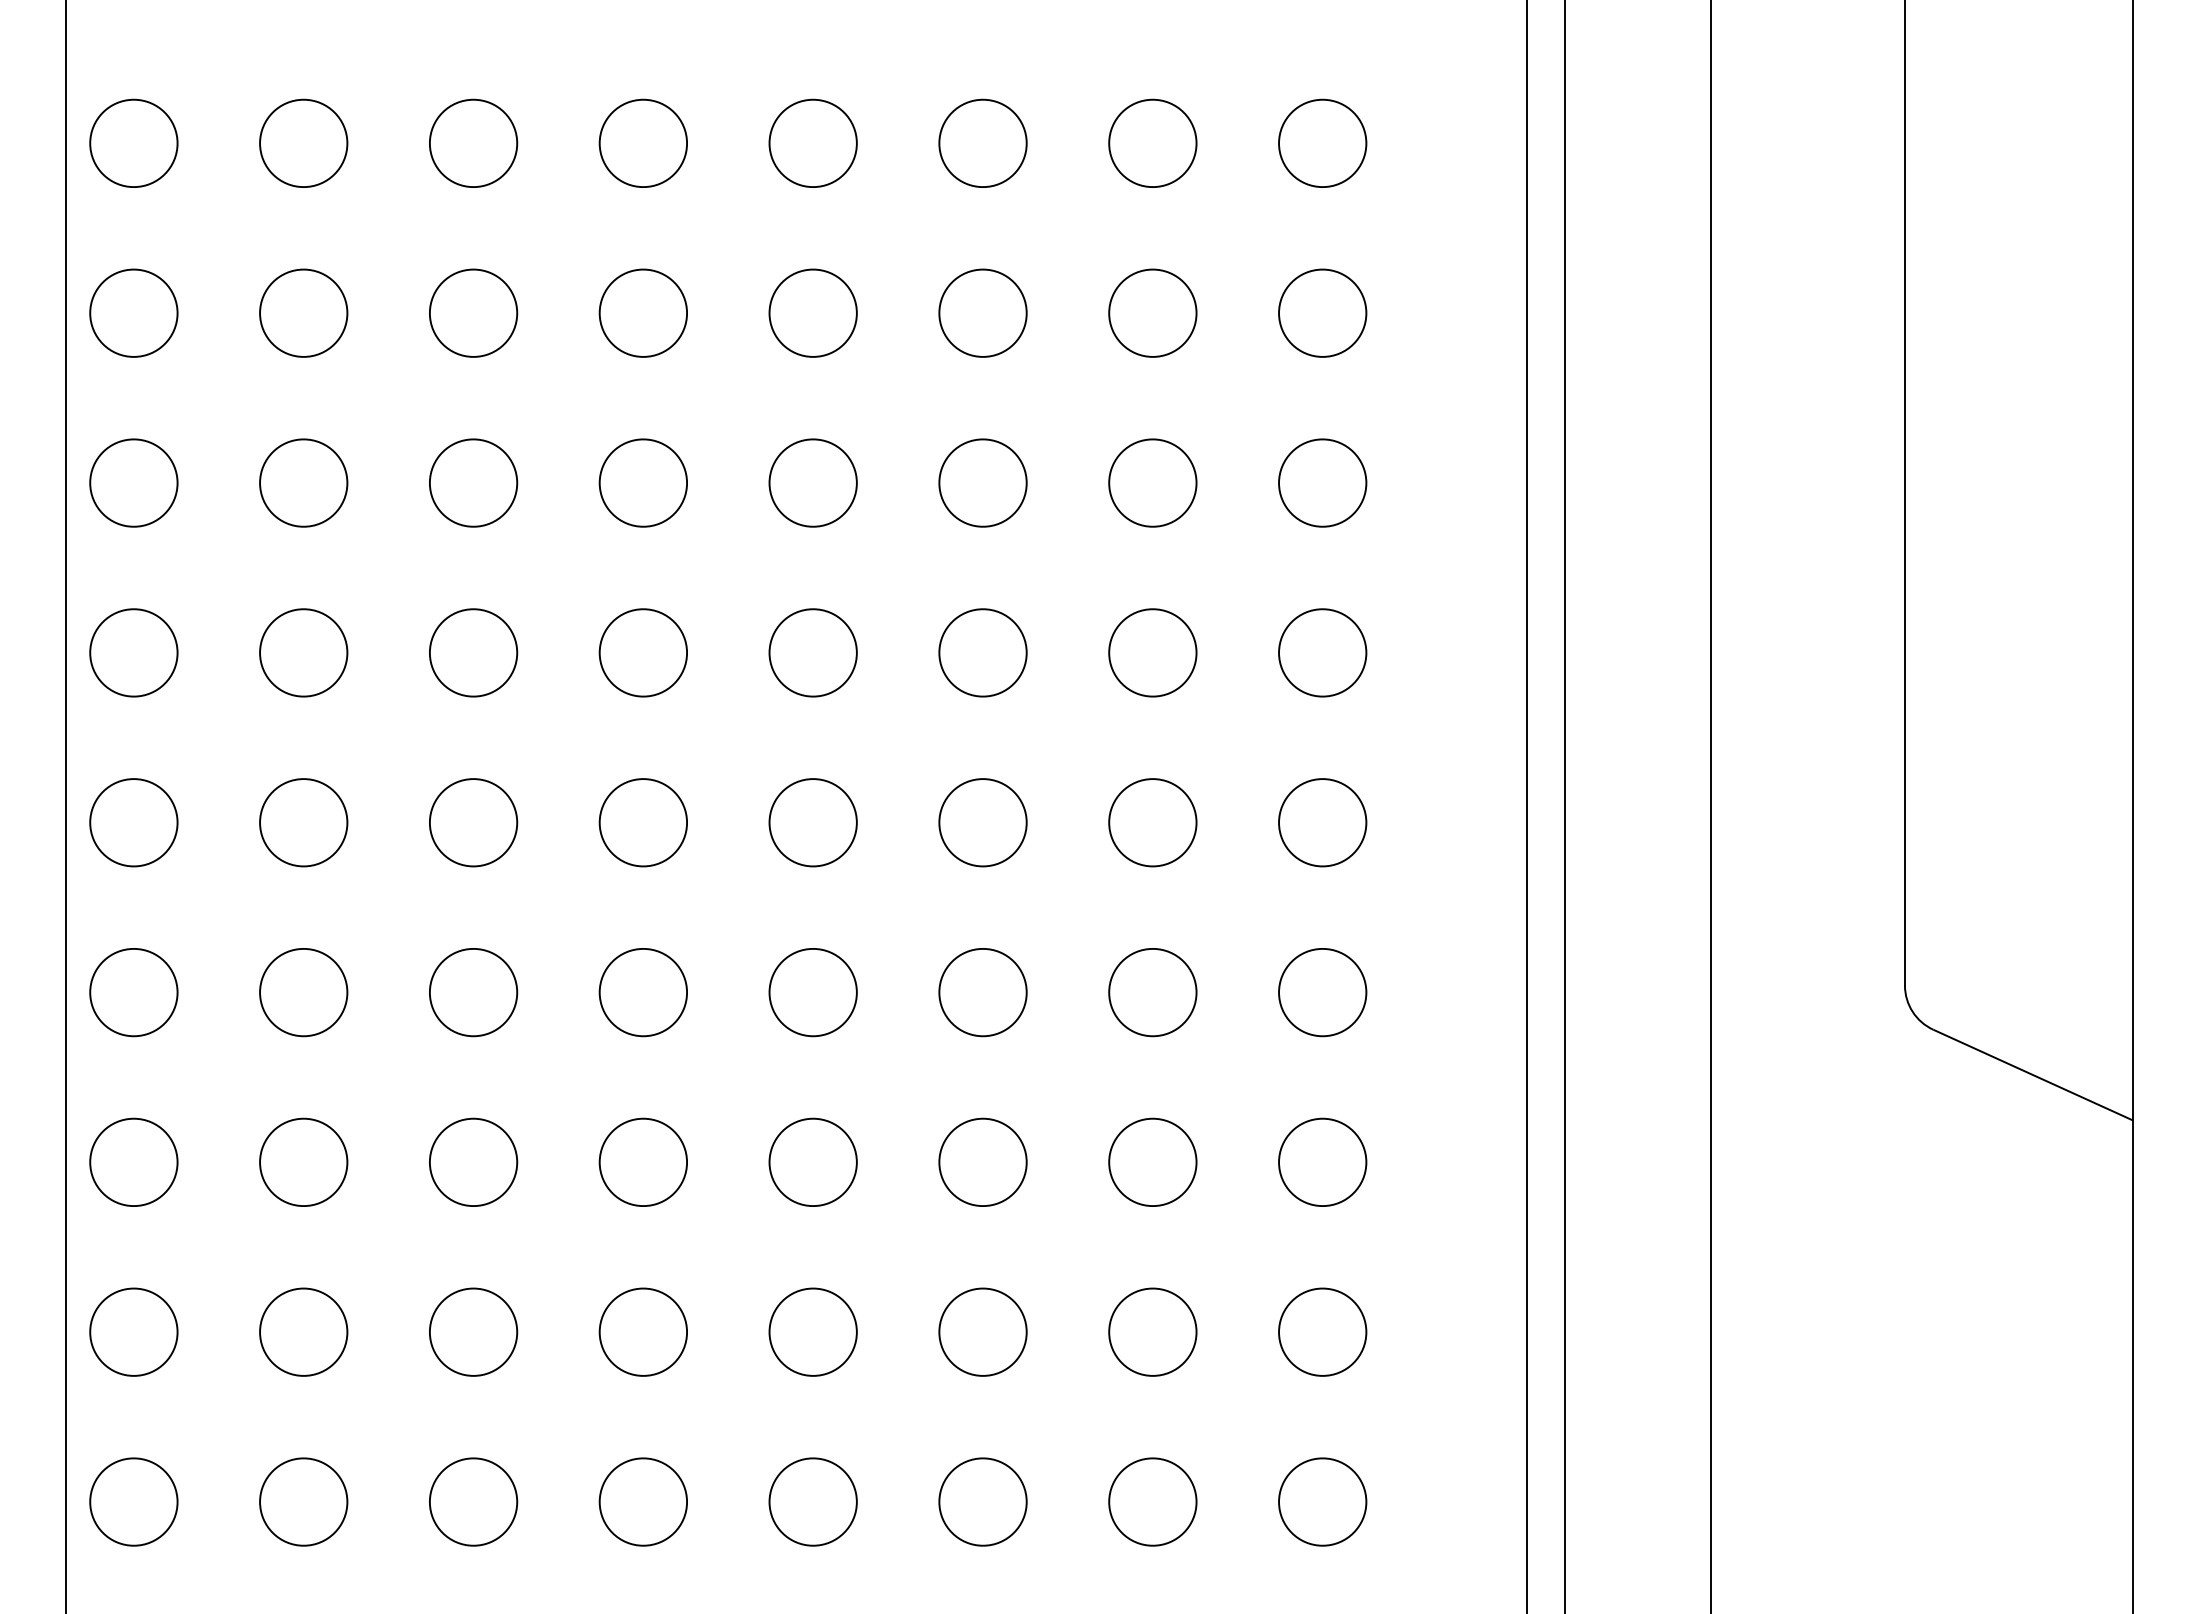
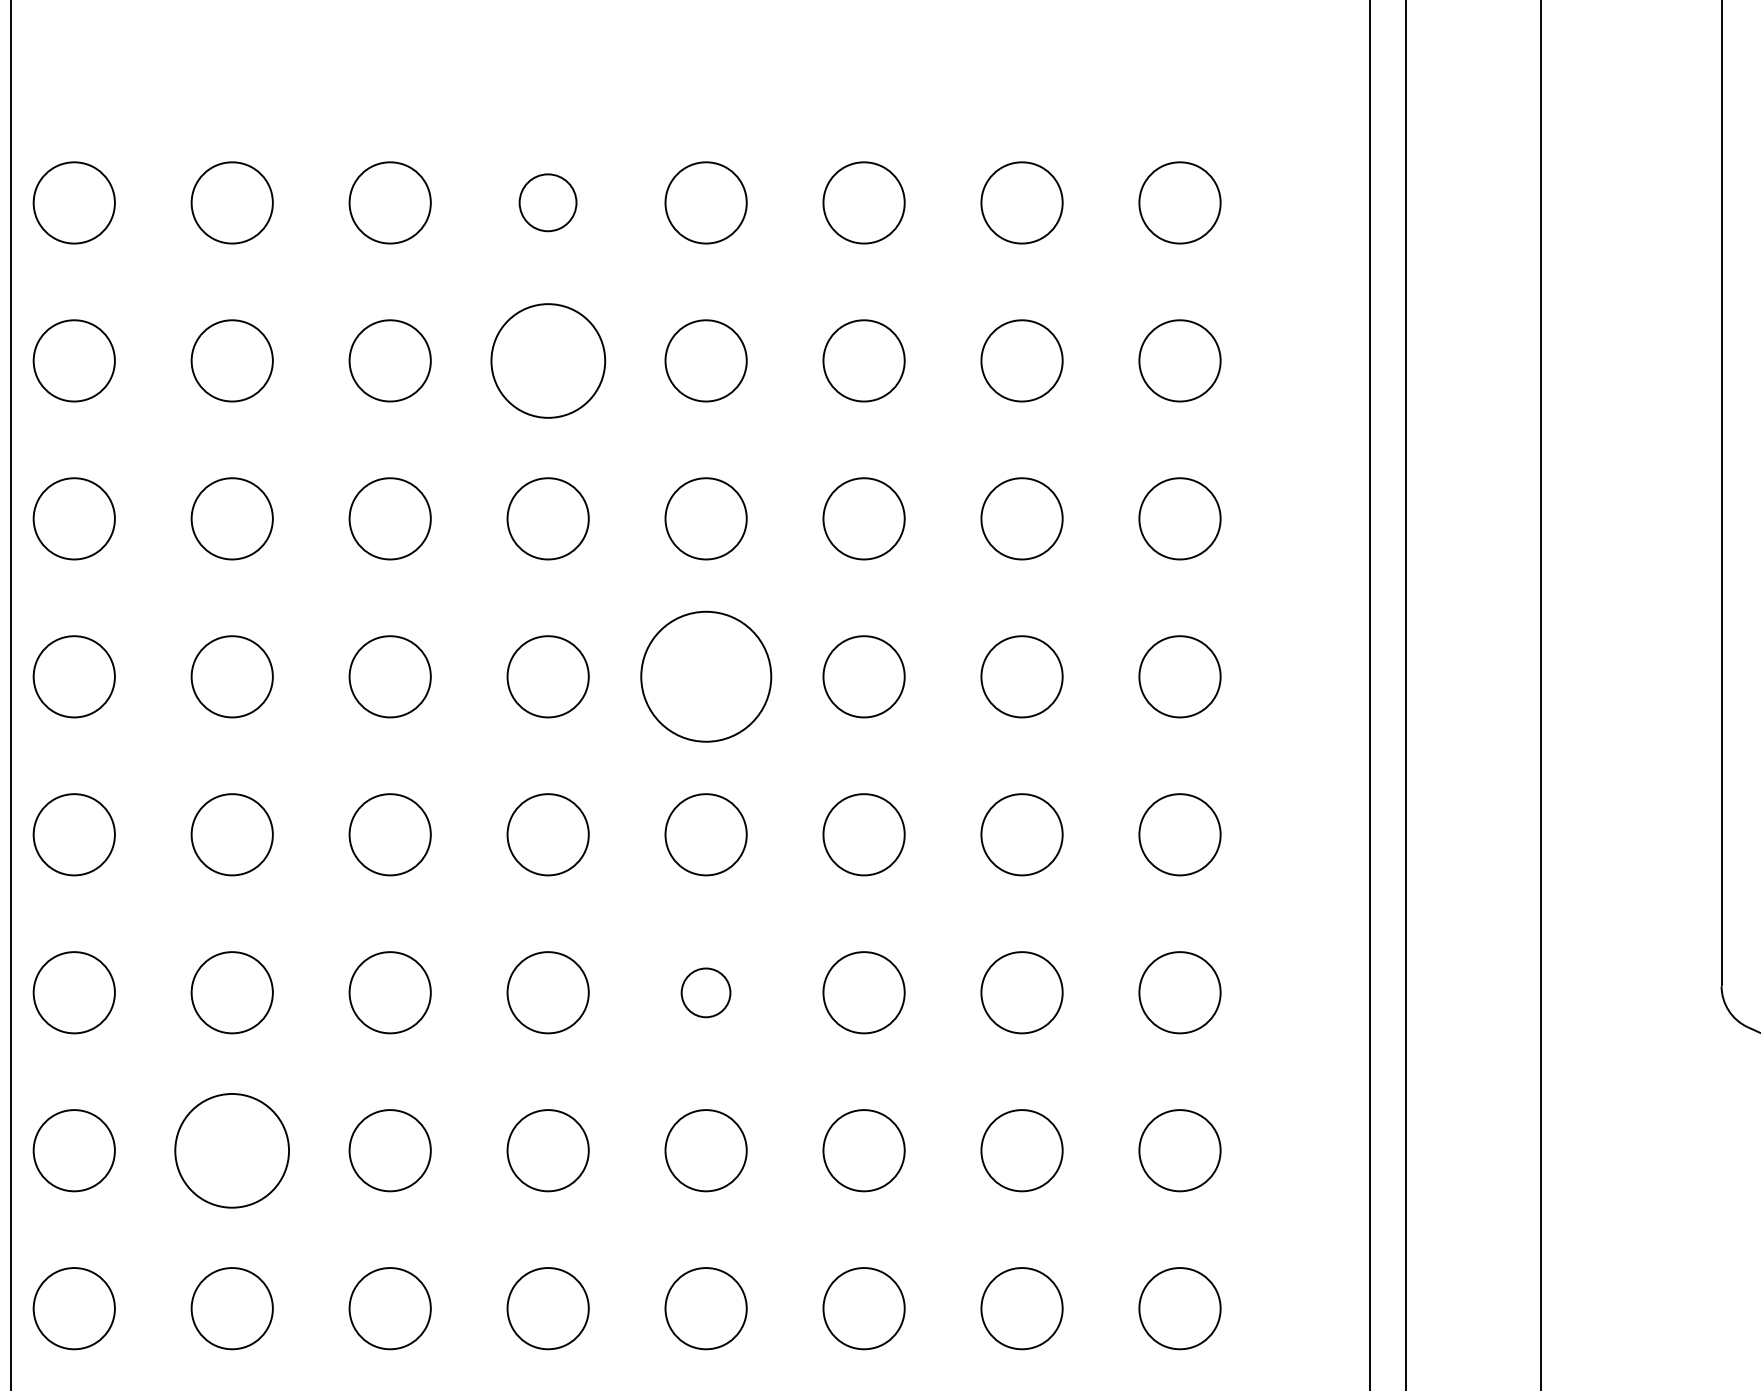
part: (642, 142) -> (547, 202), size x0.7
part: (642, 312) -> (547, 360), size x1.4
part: (812, 652) -> (705, 676), size x1.6
part: (812, 992) -> (705, 992), size x0.6
part: (303, 1161) -> (232, 1149), size x1.4

